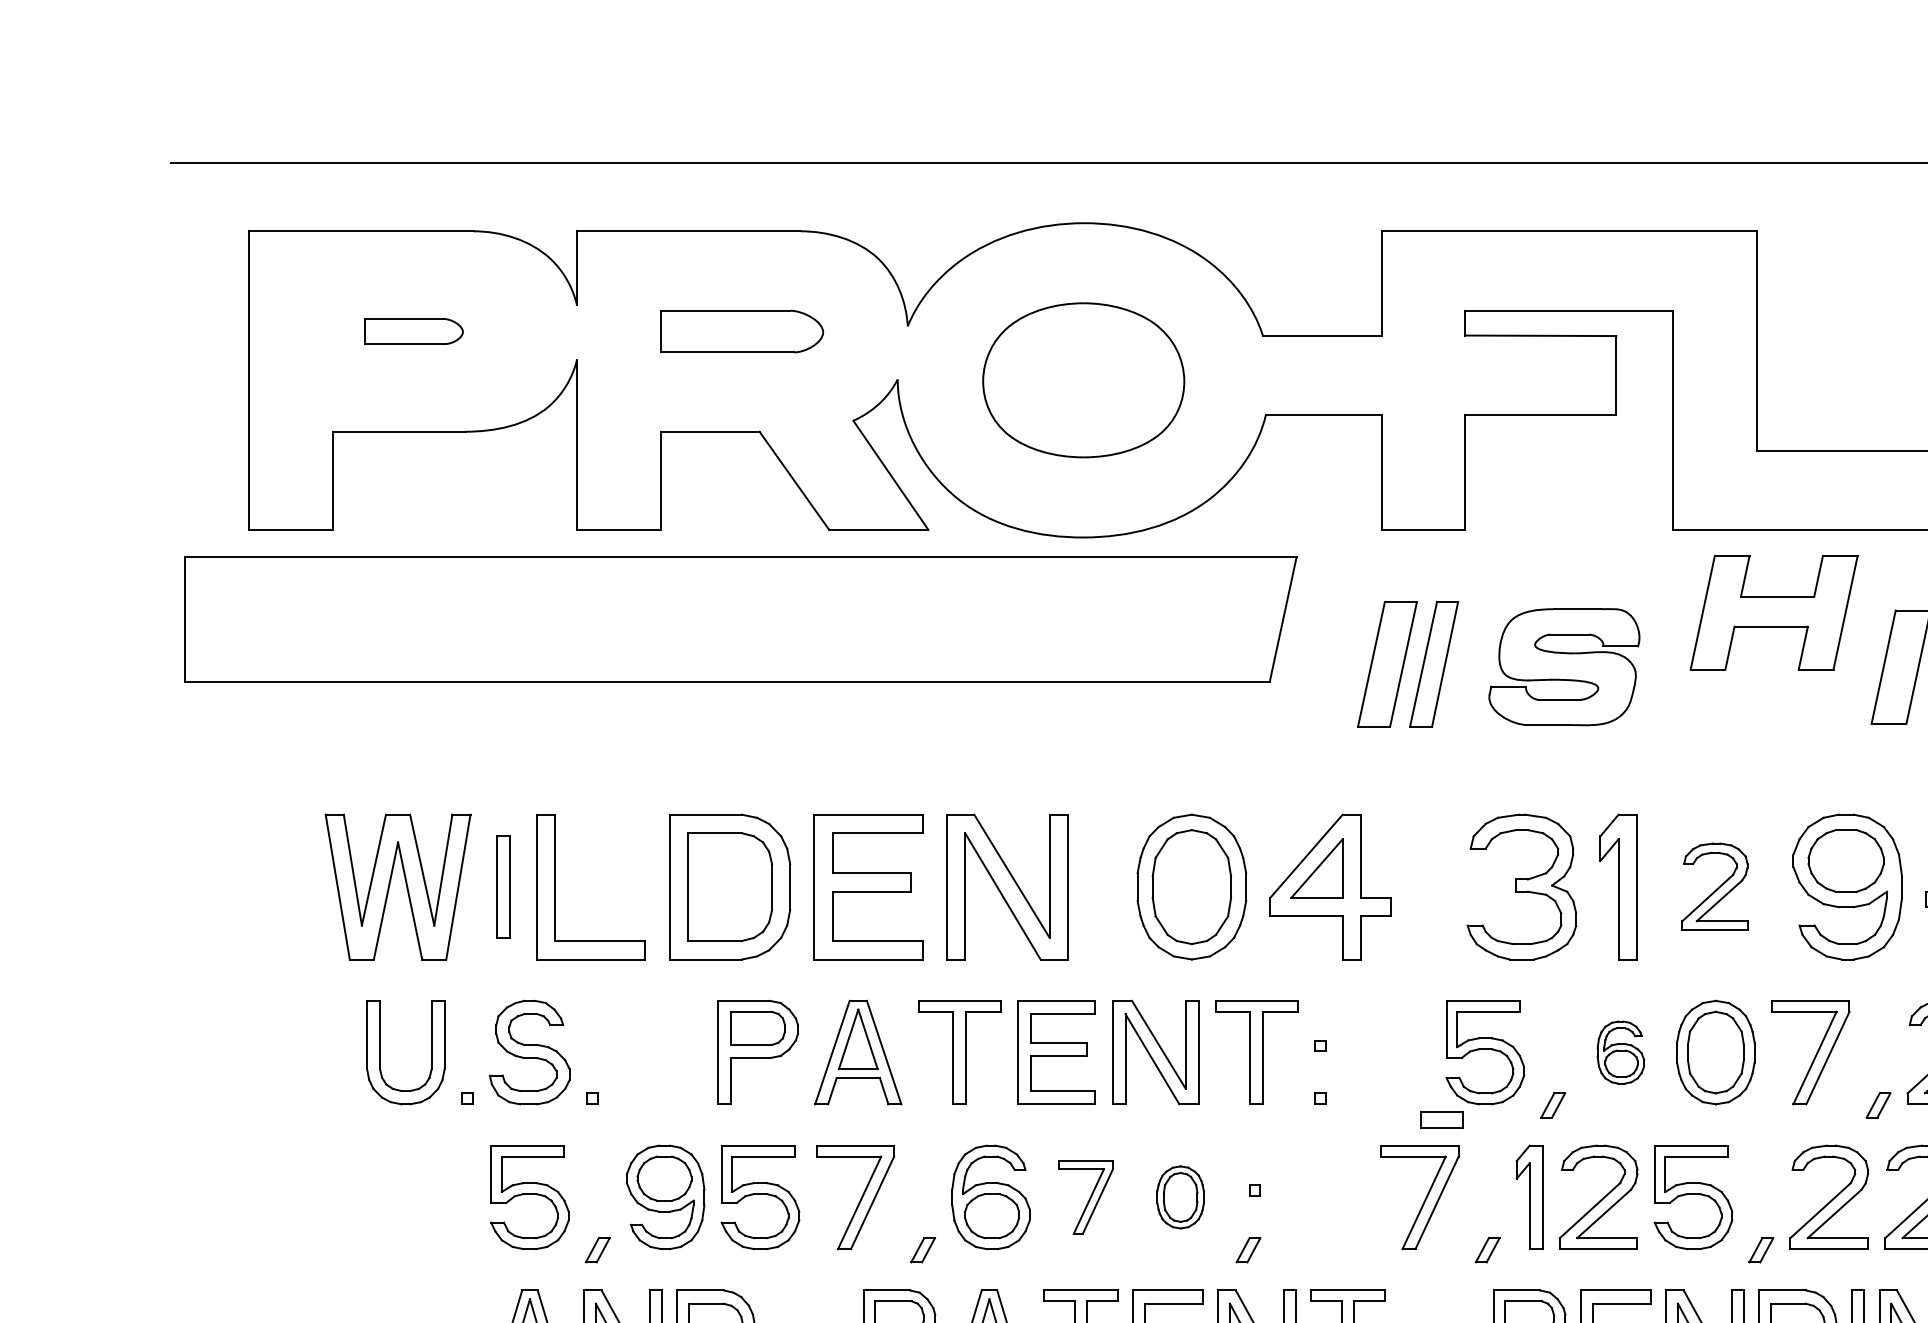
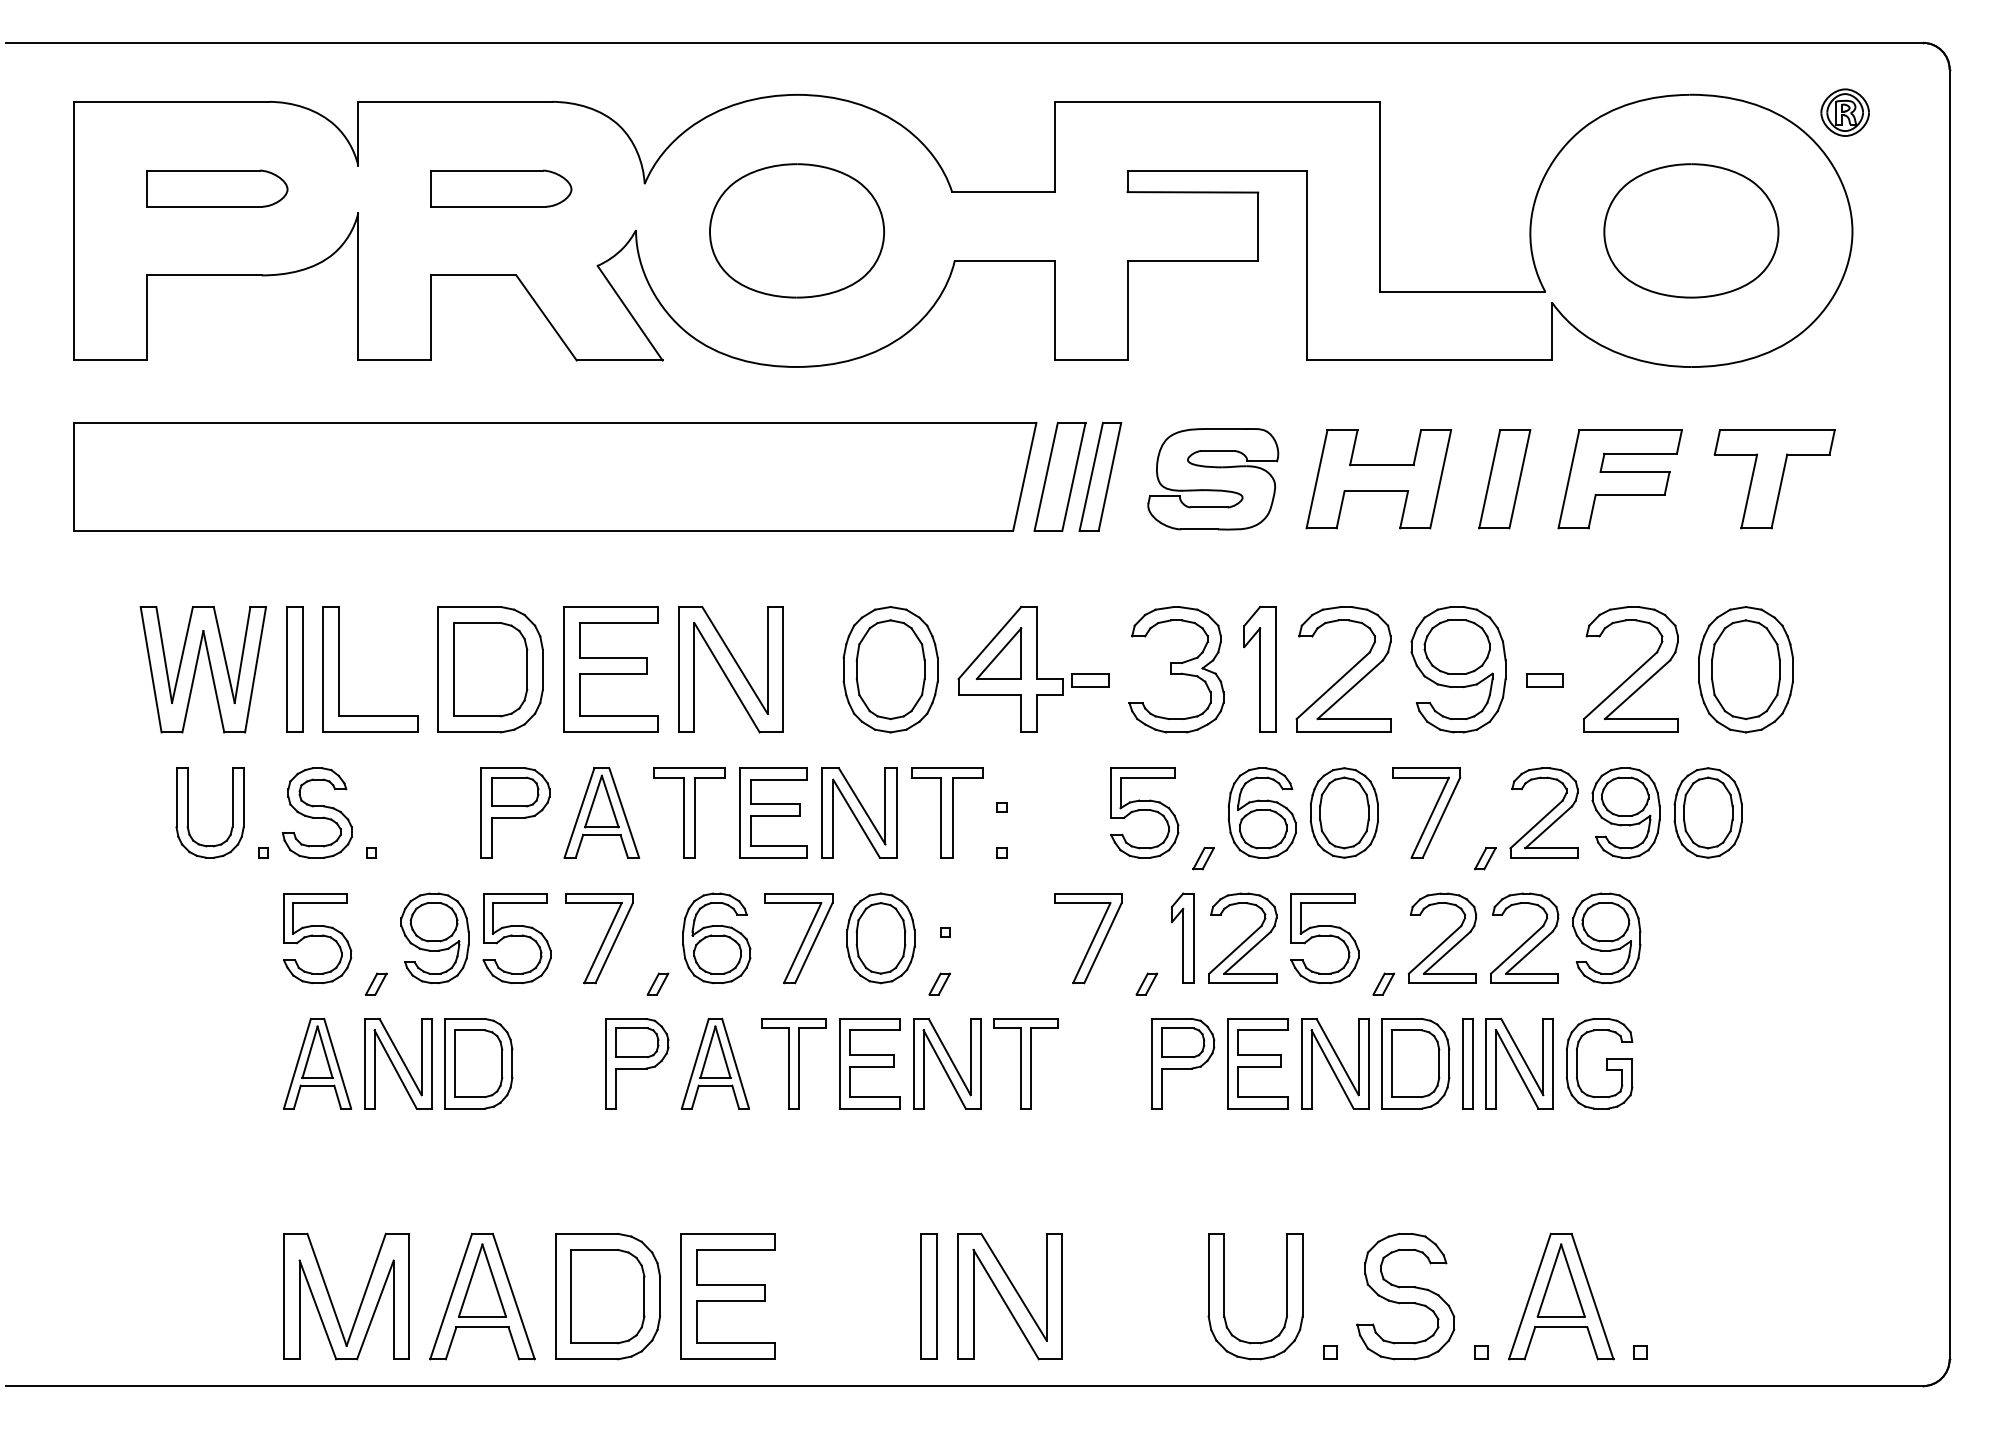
part: (414, 331) -> (217, 188), size x1.67
part: (1773, 613) -> (1378, 479), moved
part: (741, 618) -> (555, 476), moved
part: (503, 886) -> (294, 669), size x1.43
part: (1714, 886) -> (1343, 669), size x1.67
part: (1620, 1052) -> (1261, 812), size x1.67
part: (1442, 1120) -> (1090, 680), moved
part: (1085, 1197) -> (798, 938), size x1.43
part: (1180, 1197) -> (880, 938), size x1.67

